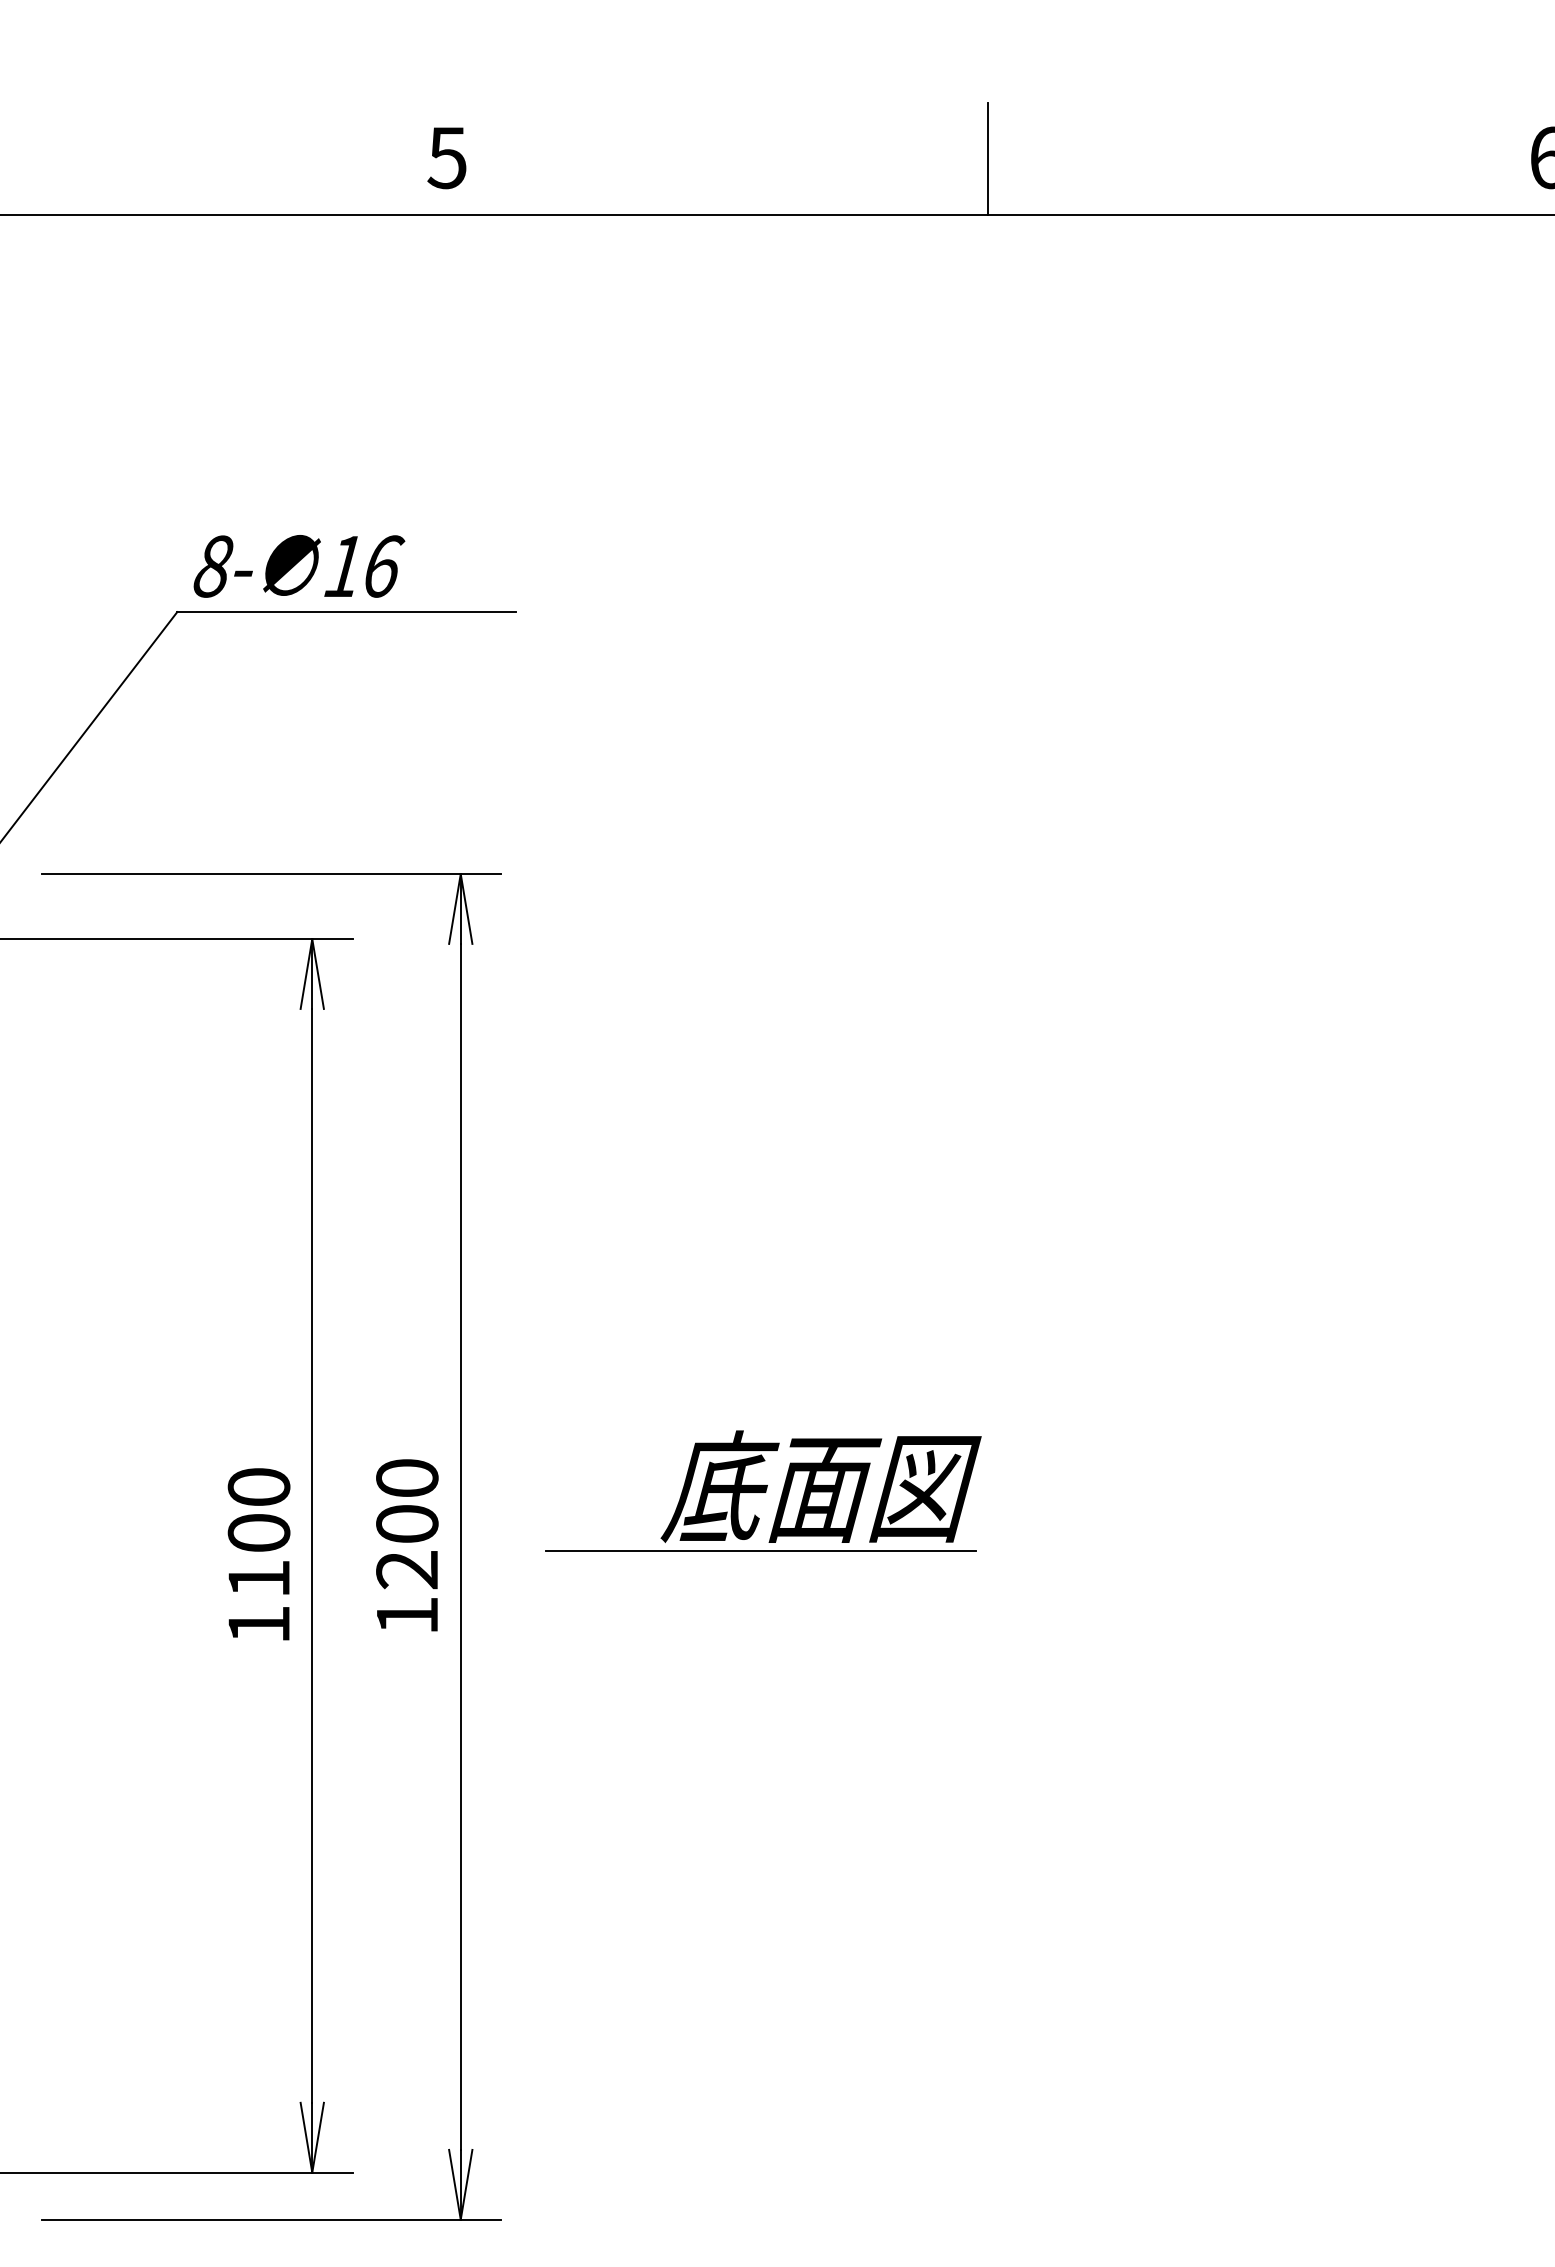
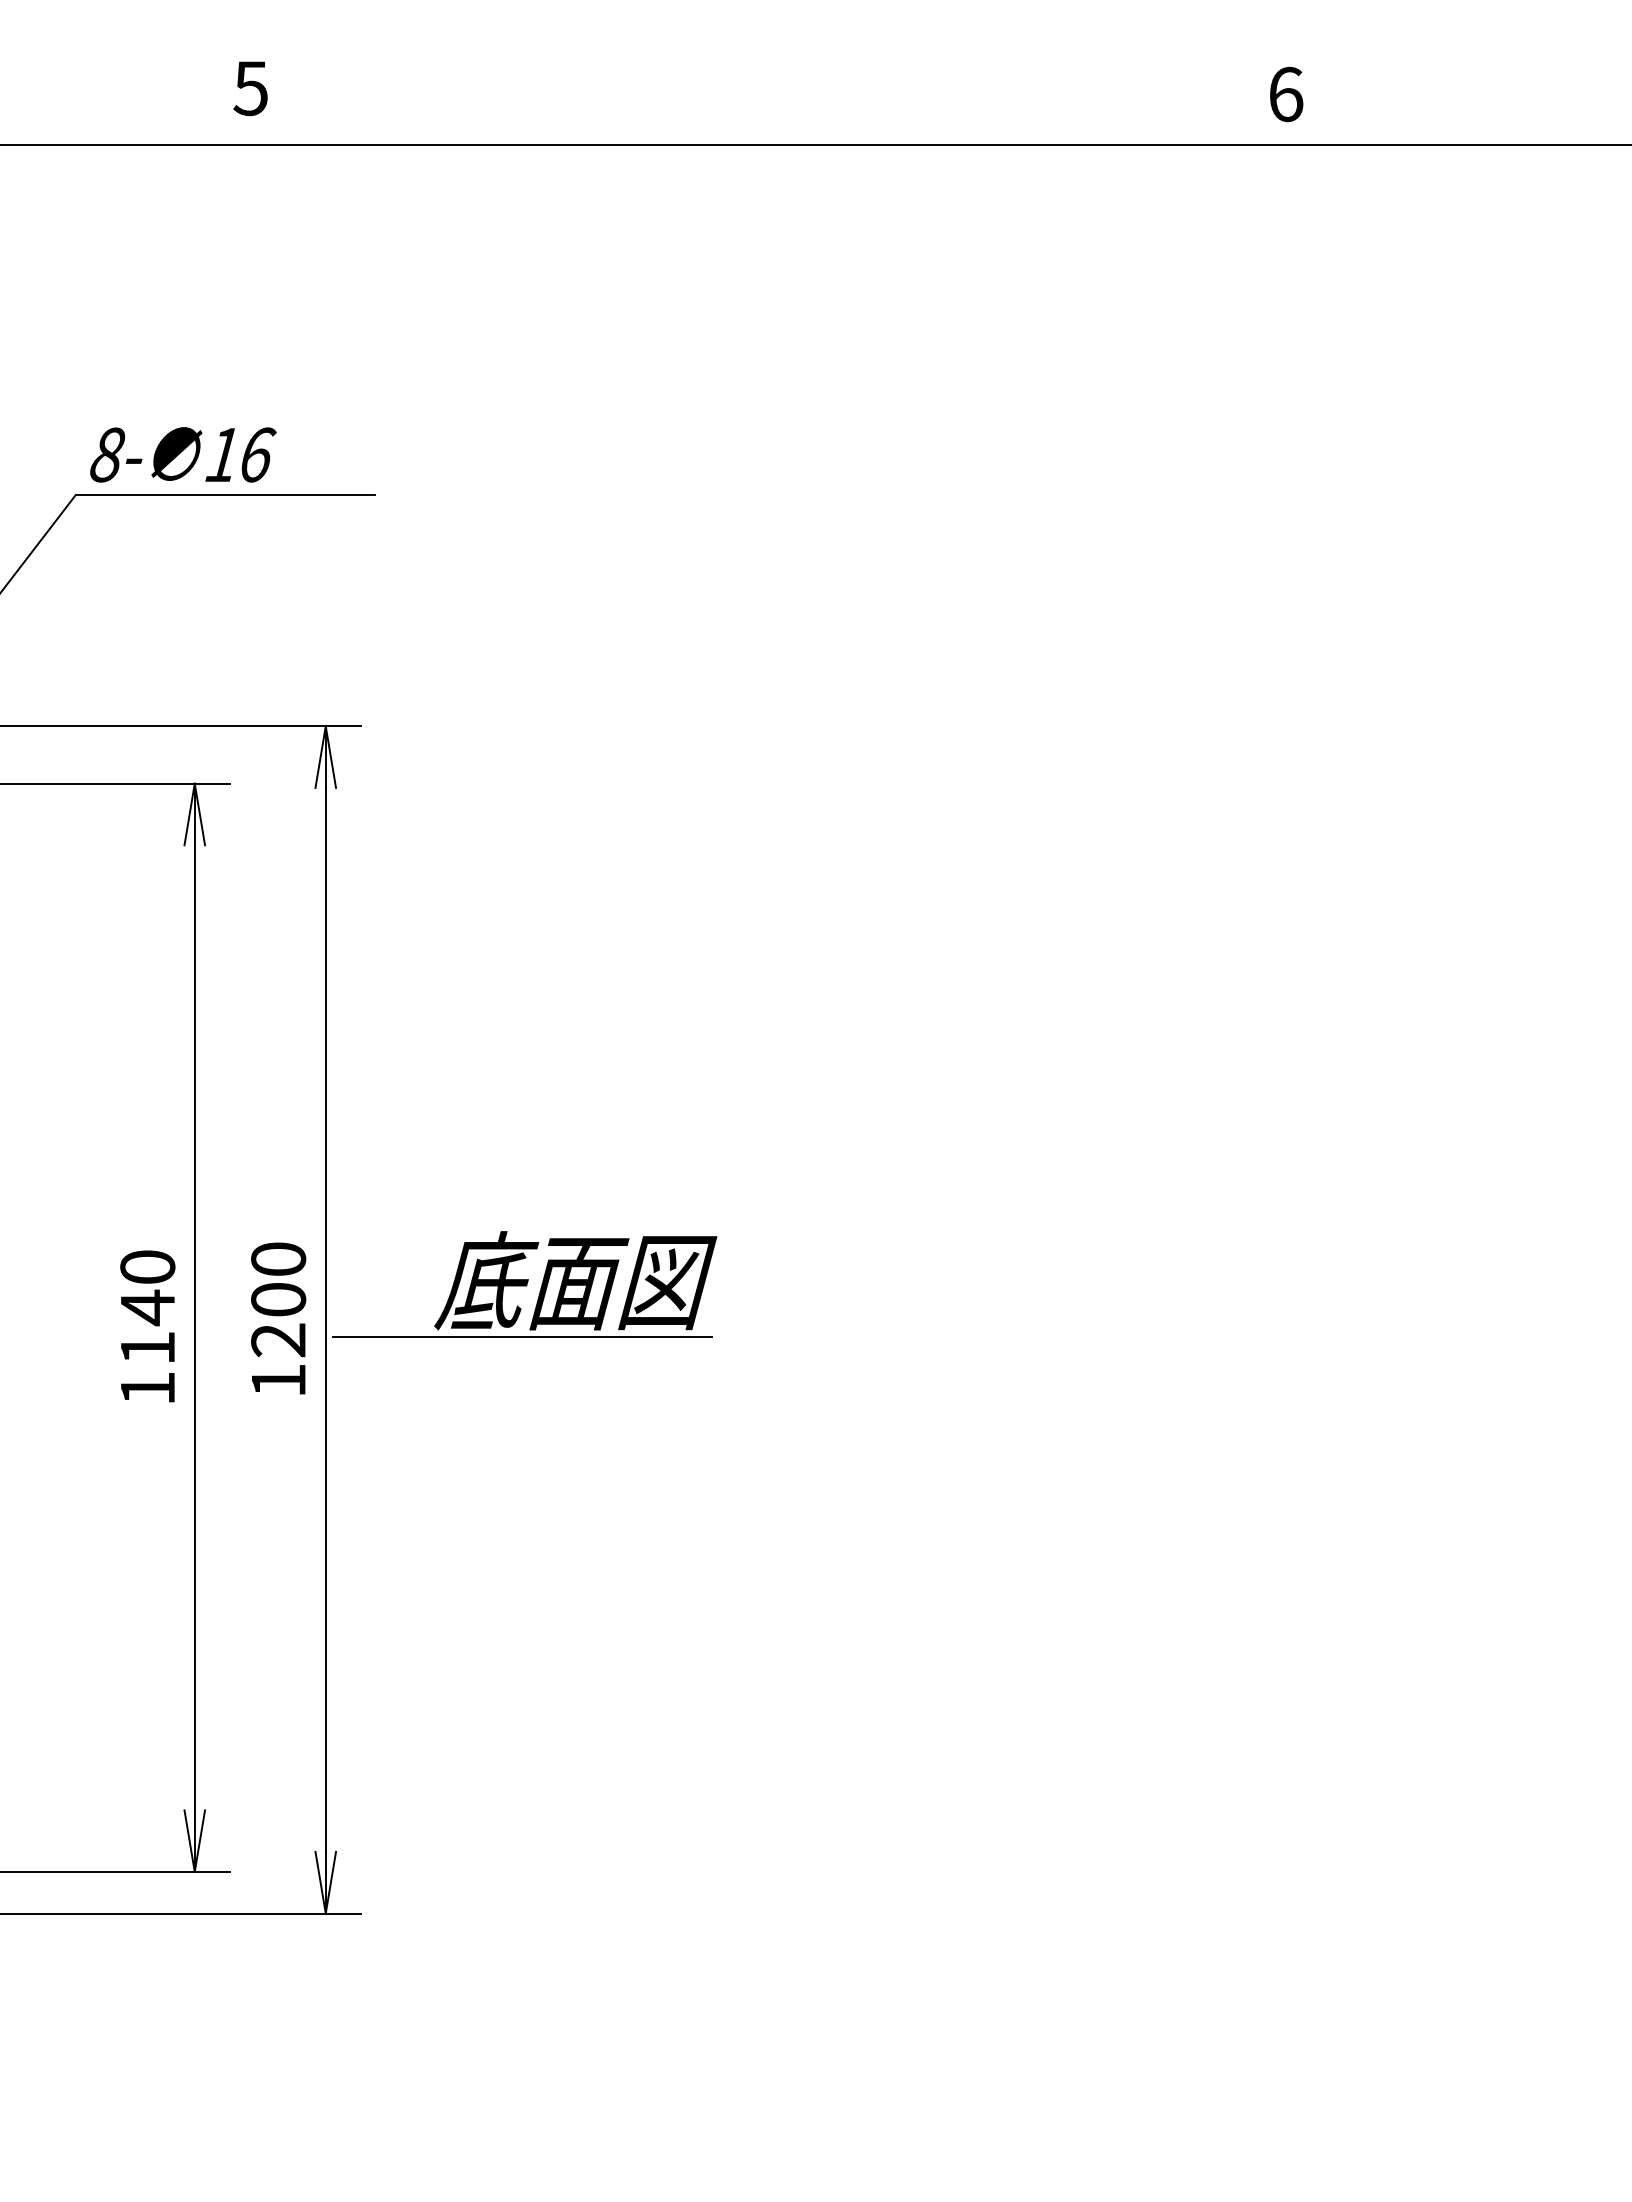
text: (446, 157) -> (250, 88), moved
line: (987, 157) -> (790, 94), removed
part: (763, 1490) -> (524, 1284), moved
text: (258, 1532) -> (147, 1307), 1100 -> 1140

